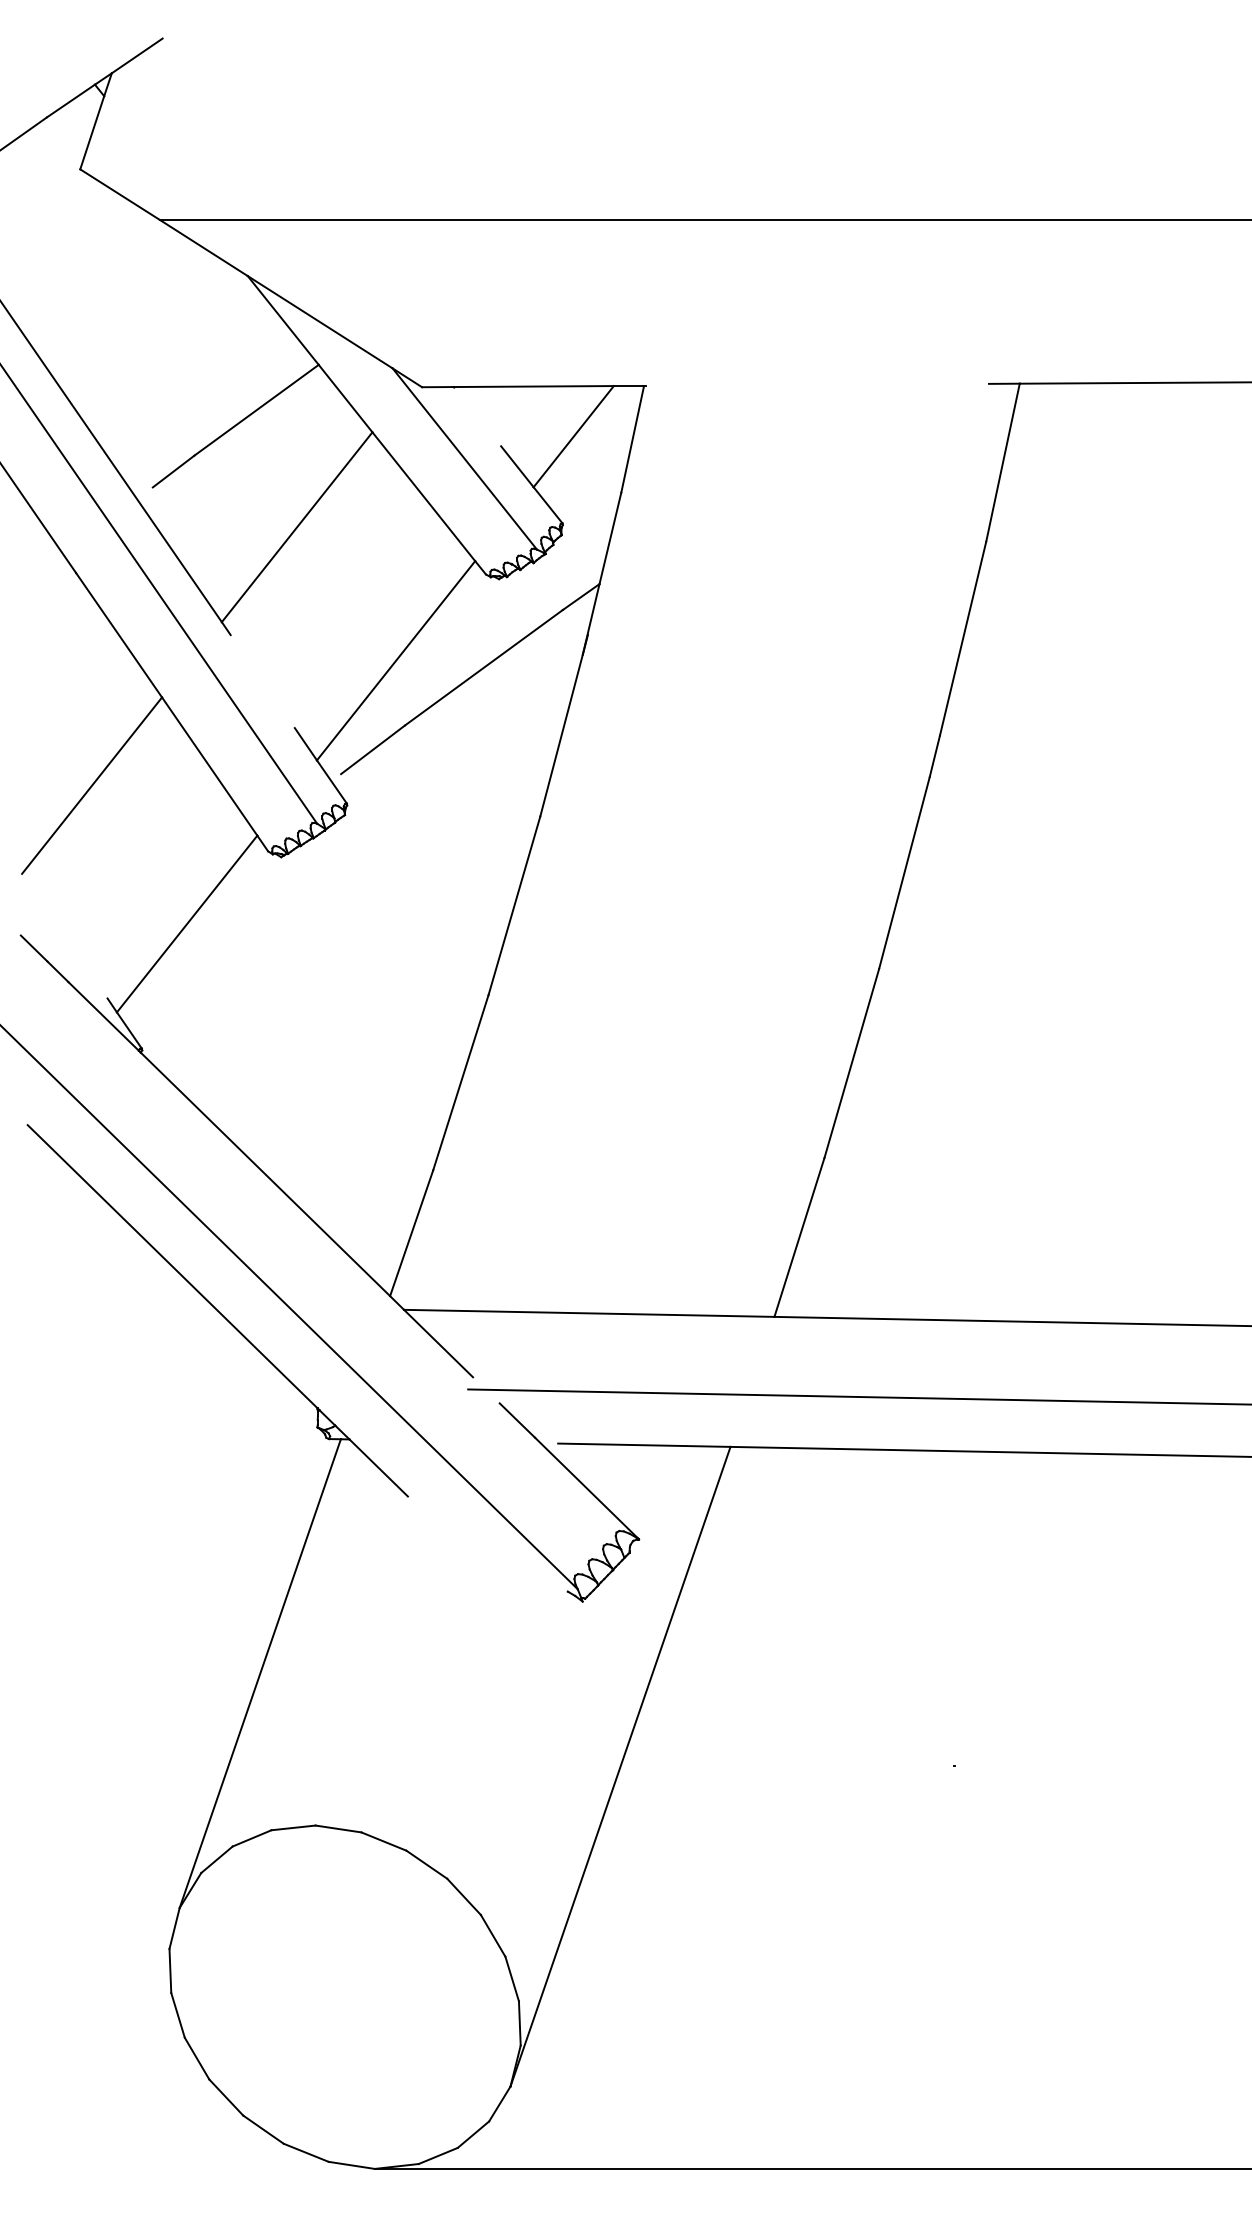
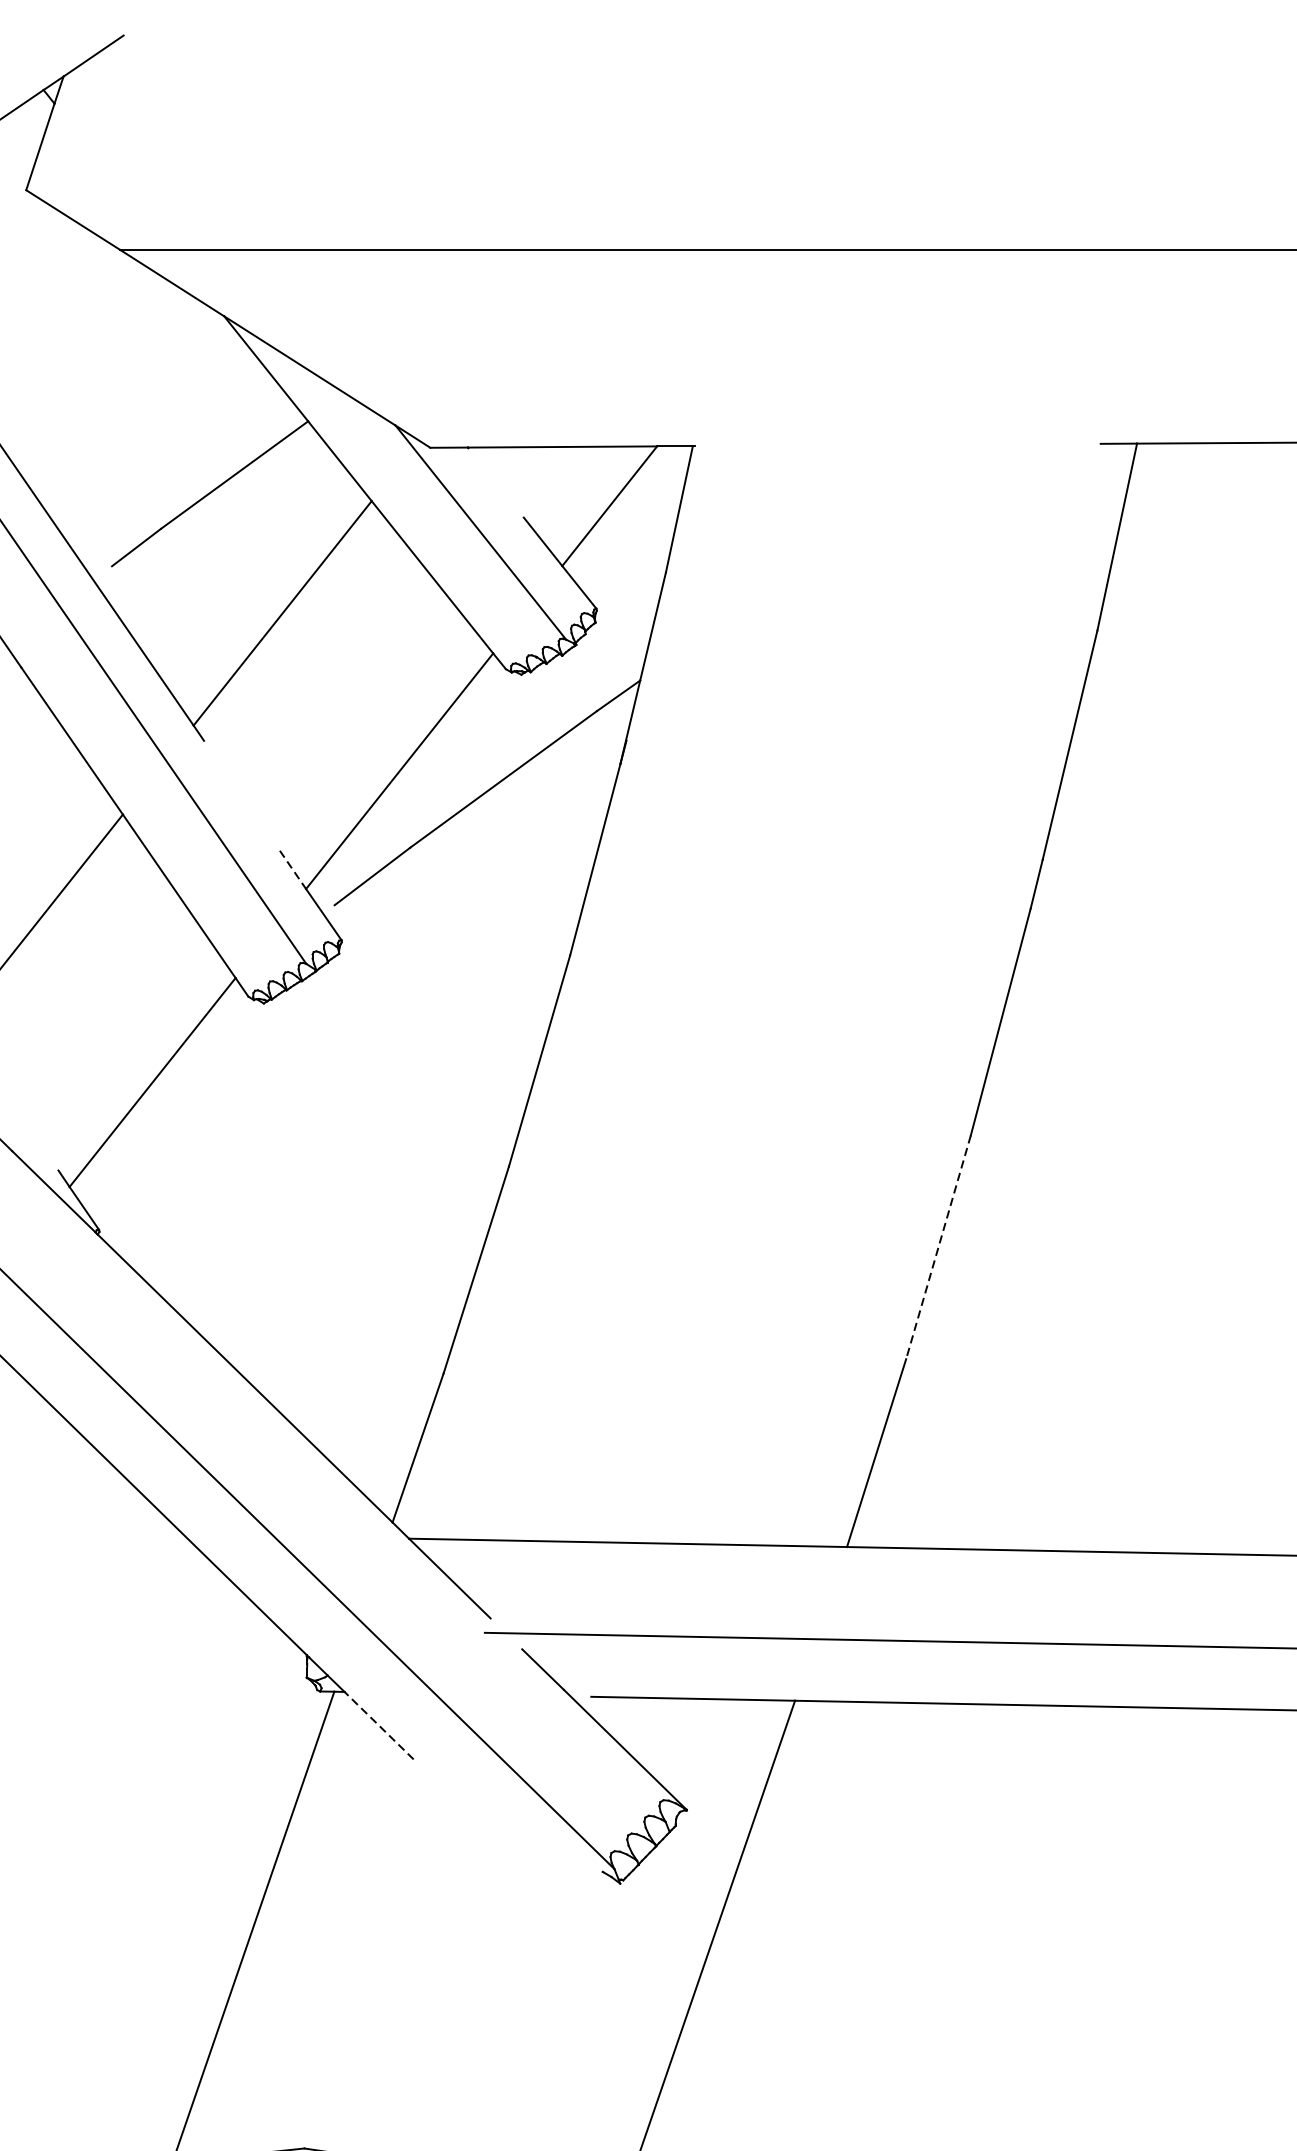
line: (305, 744) -> (292, 870), solid -> dashed
line: (851, 1063) -> (938, 1247), solid -> dashed
line: (378, 1467) -> (378, 1725), solid -> dashed

